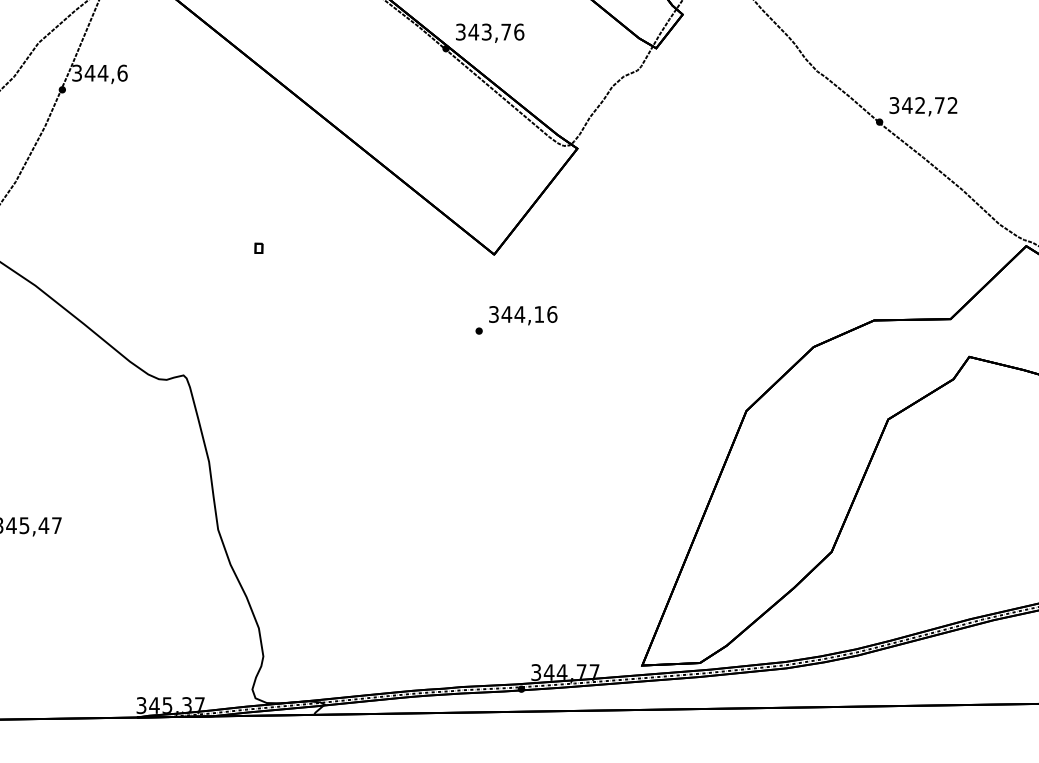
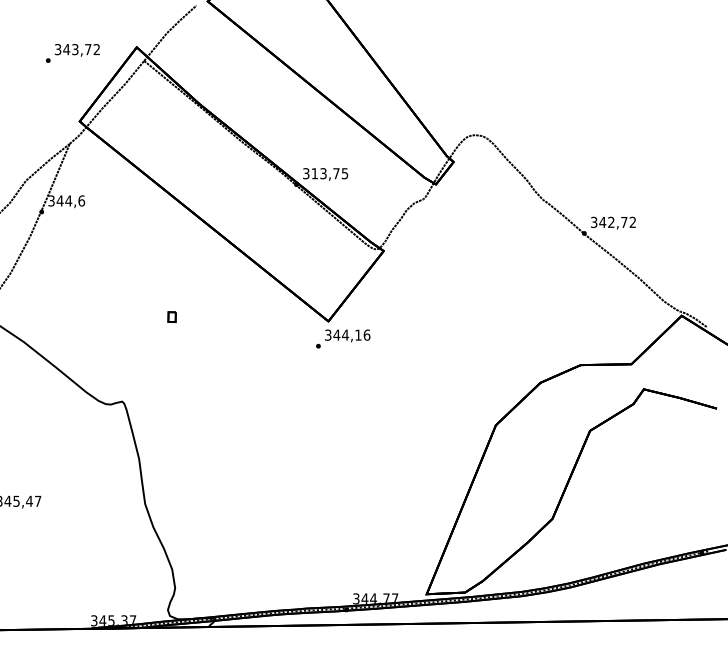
text: (495, 31) -> (329, 173), 343,76 -> 313,75
part: (259, 248) -> (172, 317), size x1.6
text: (516, 319) -> (343, 338), moved

